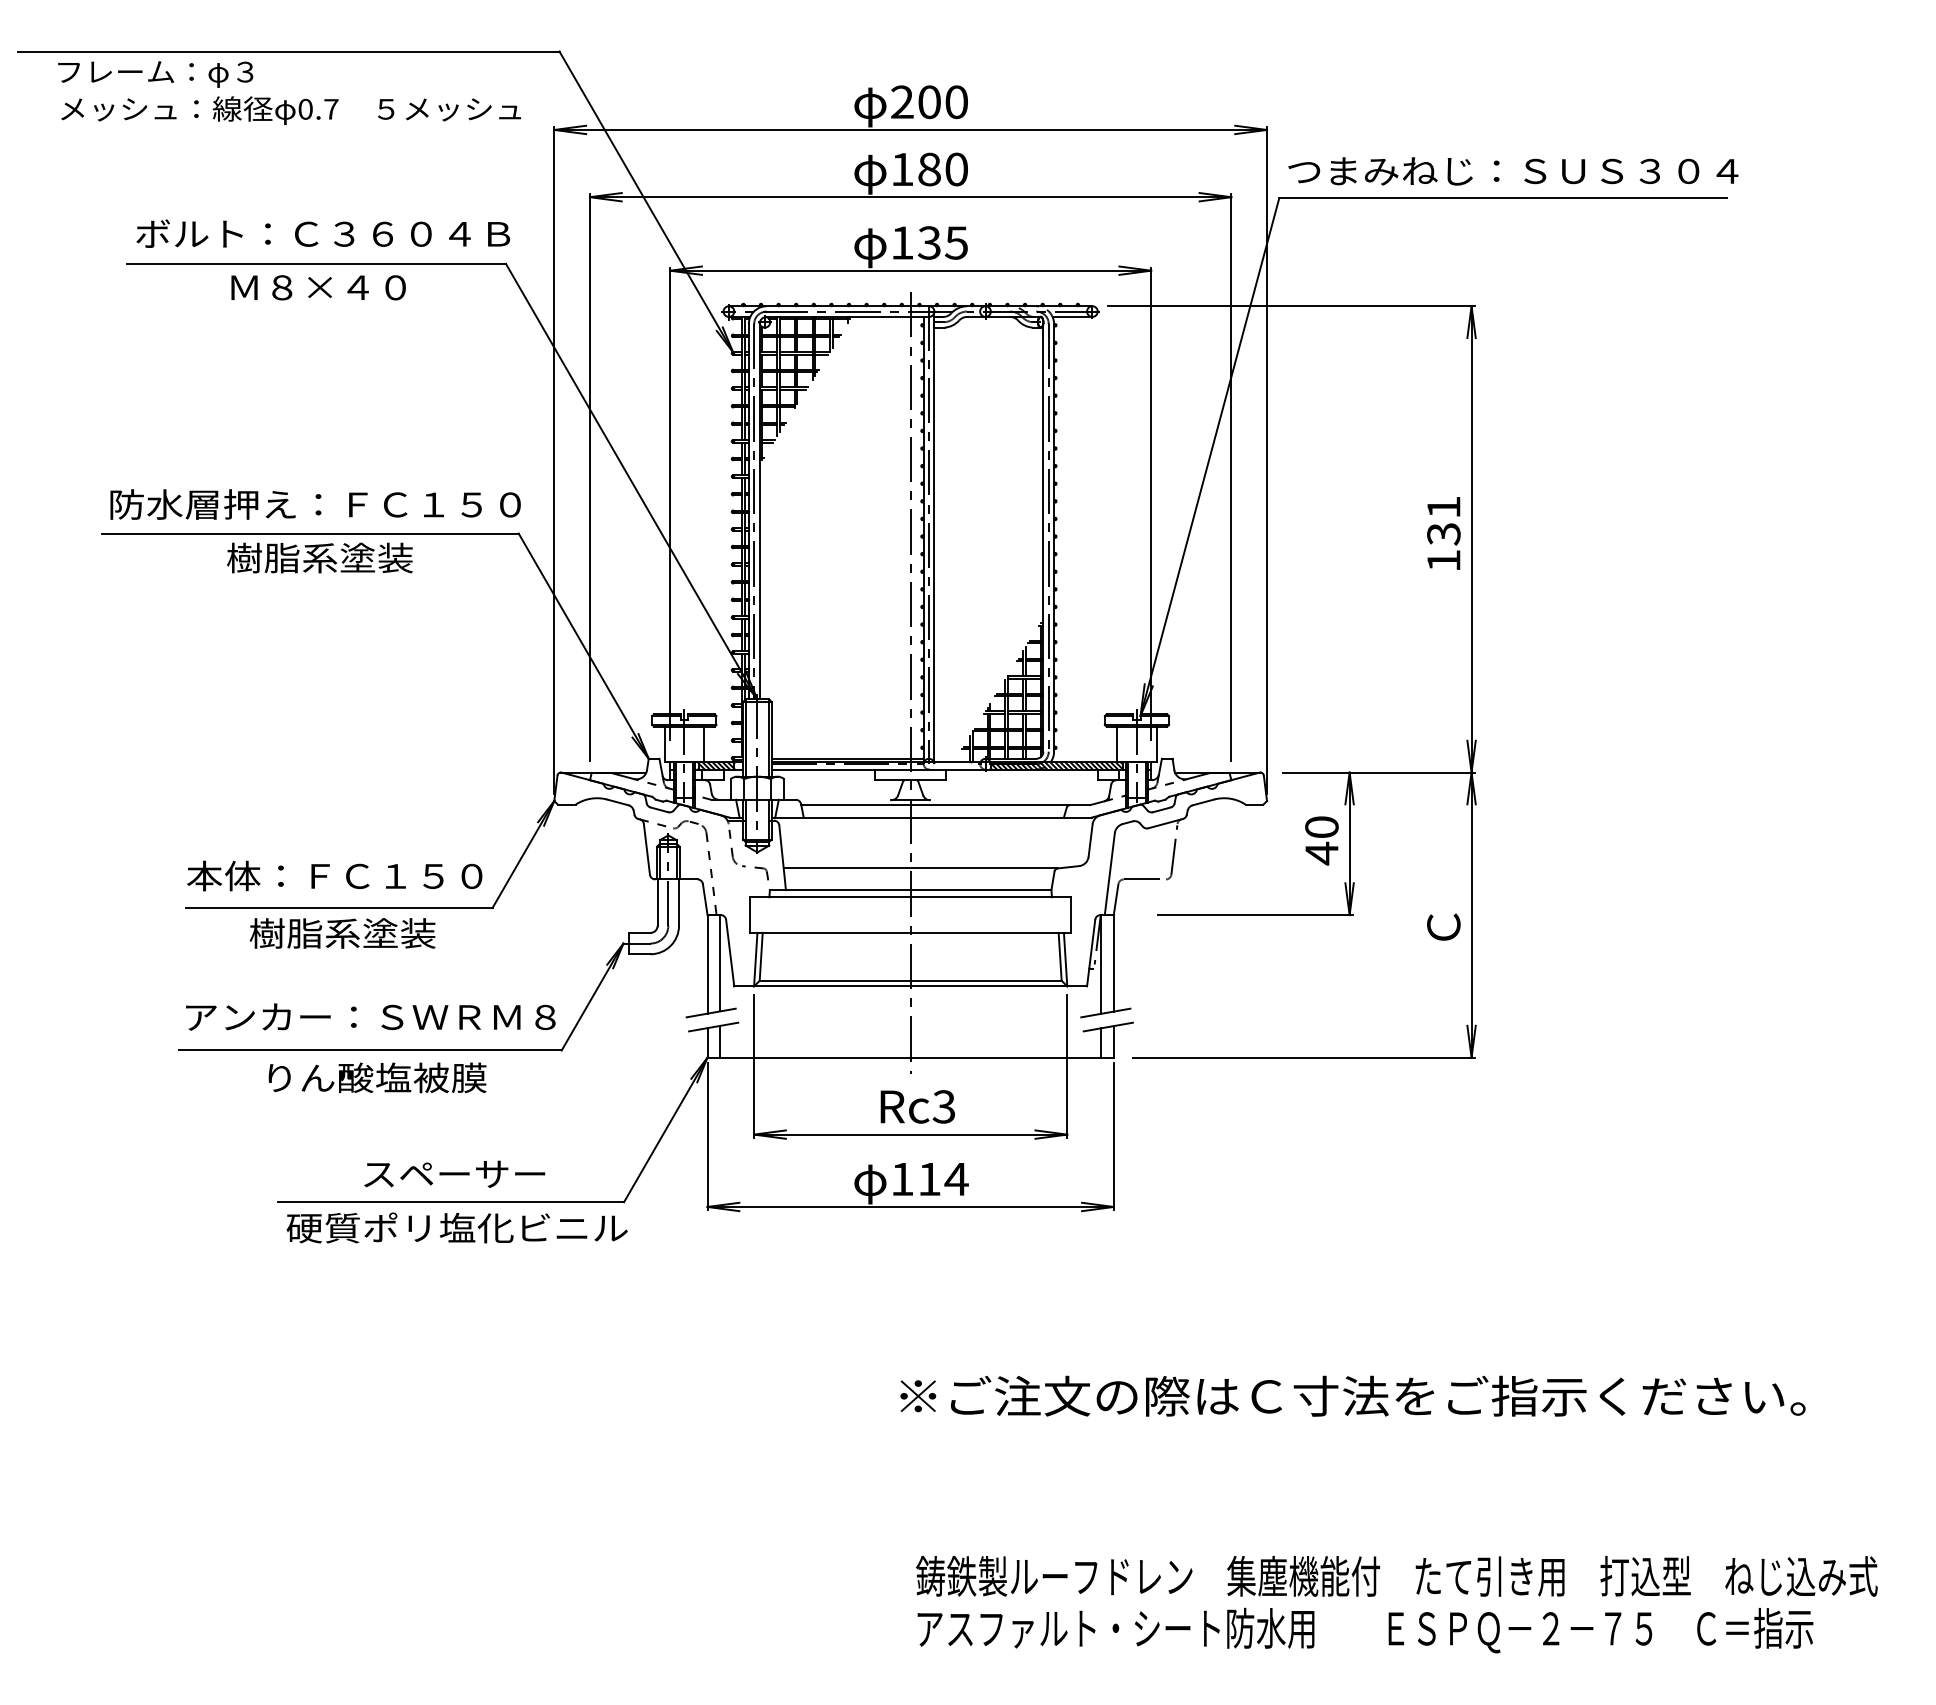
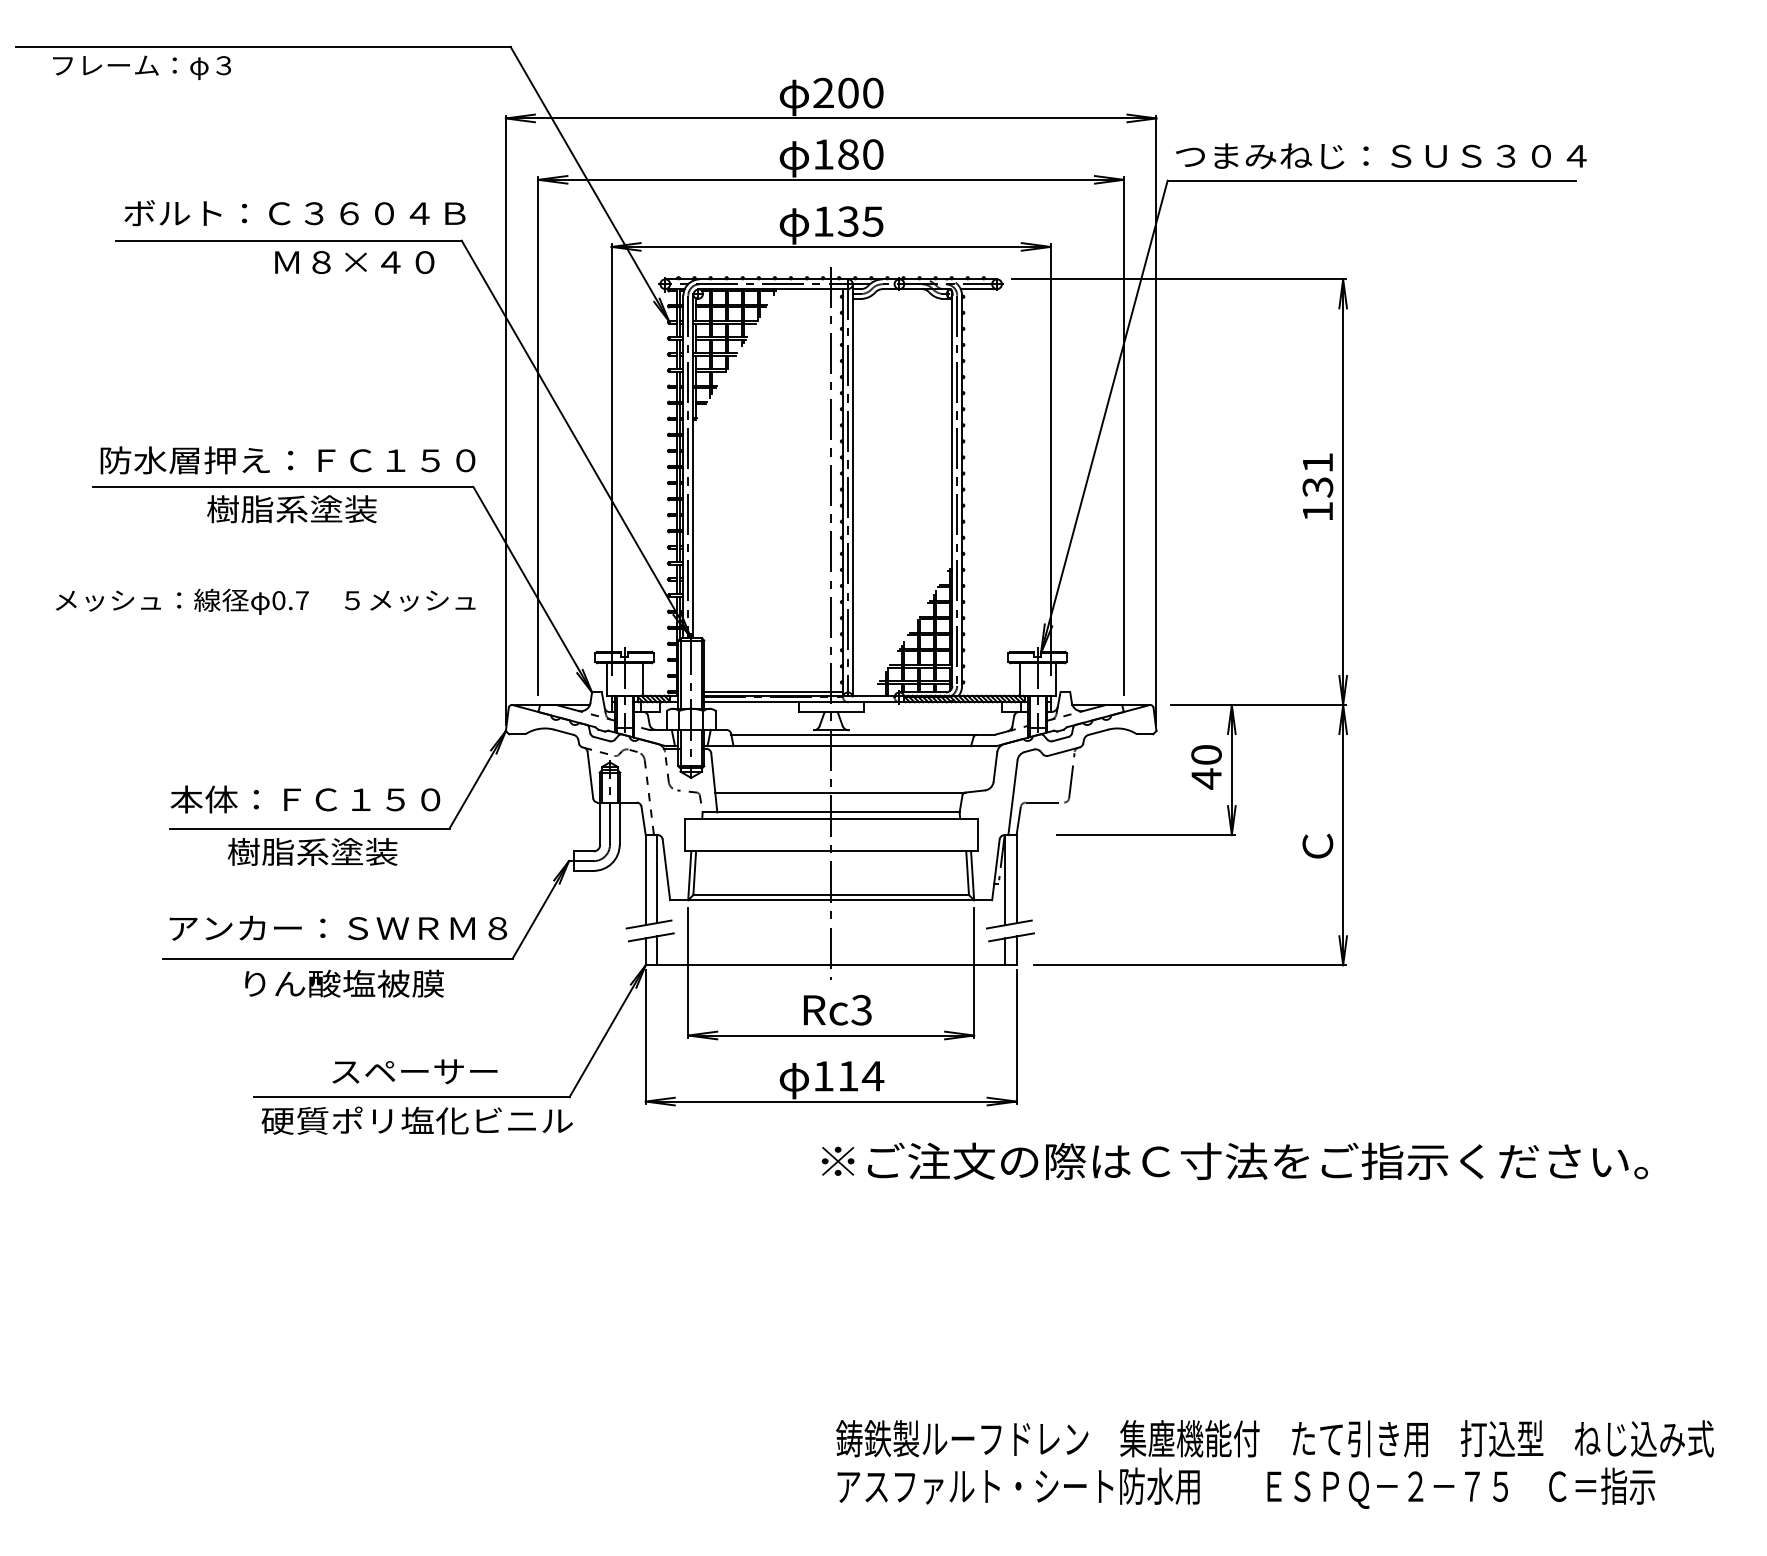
text: (290, 110) -> (265, 601), moved
text: (318, 287) -> (354, 262), moved
text: (1352, 1395) -> (1234, 1160), moved

